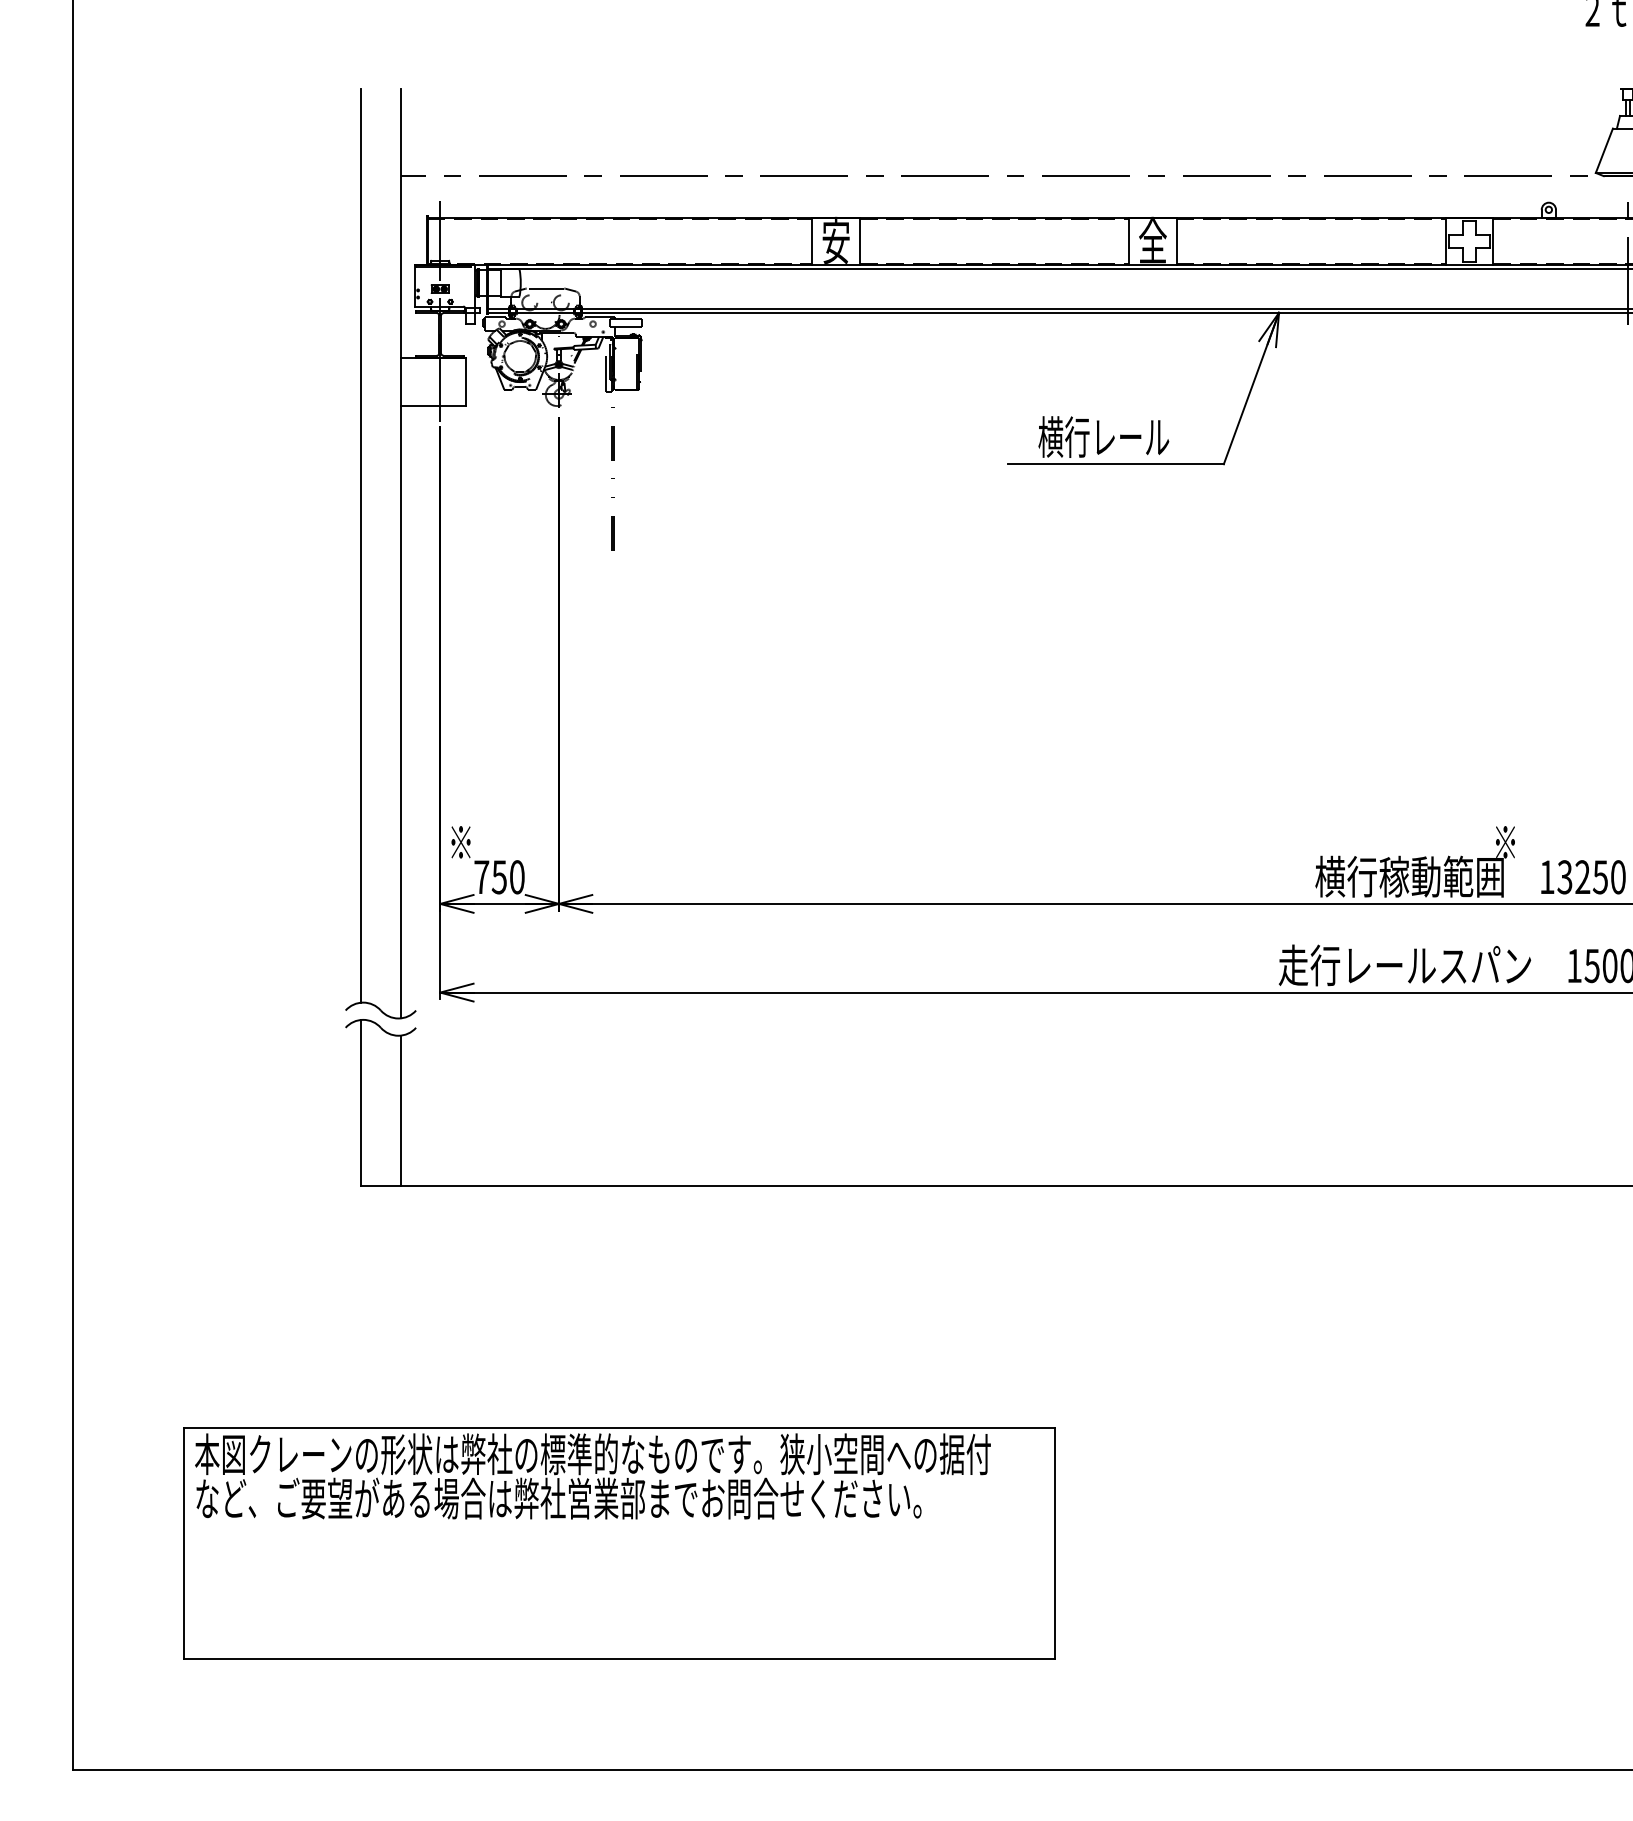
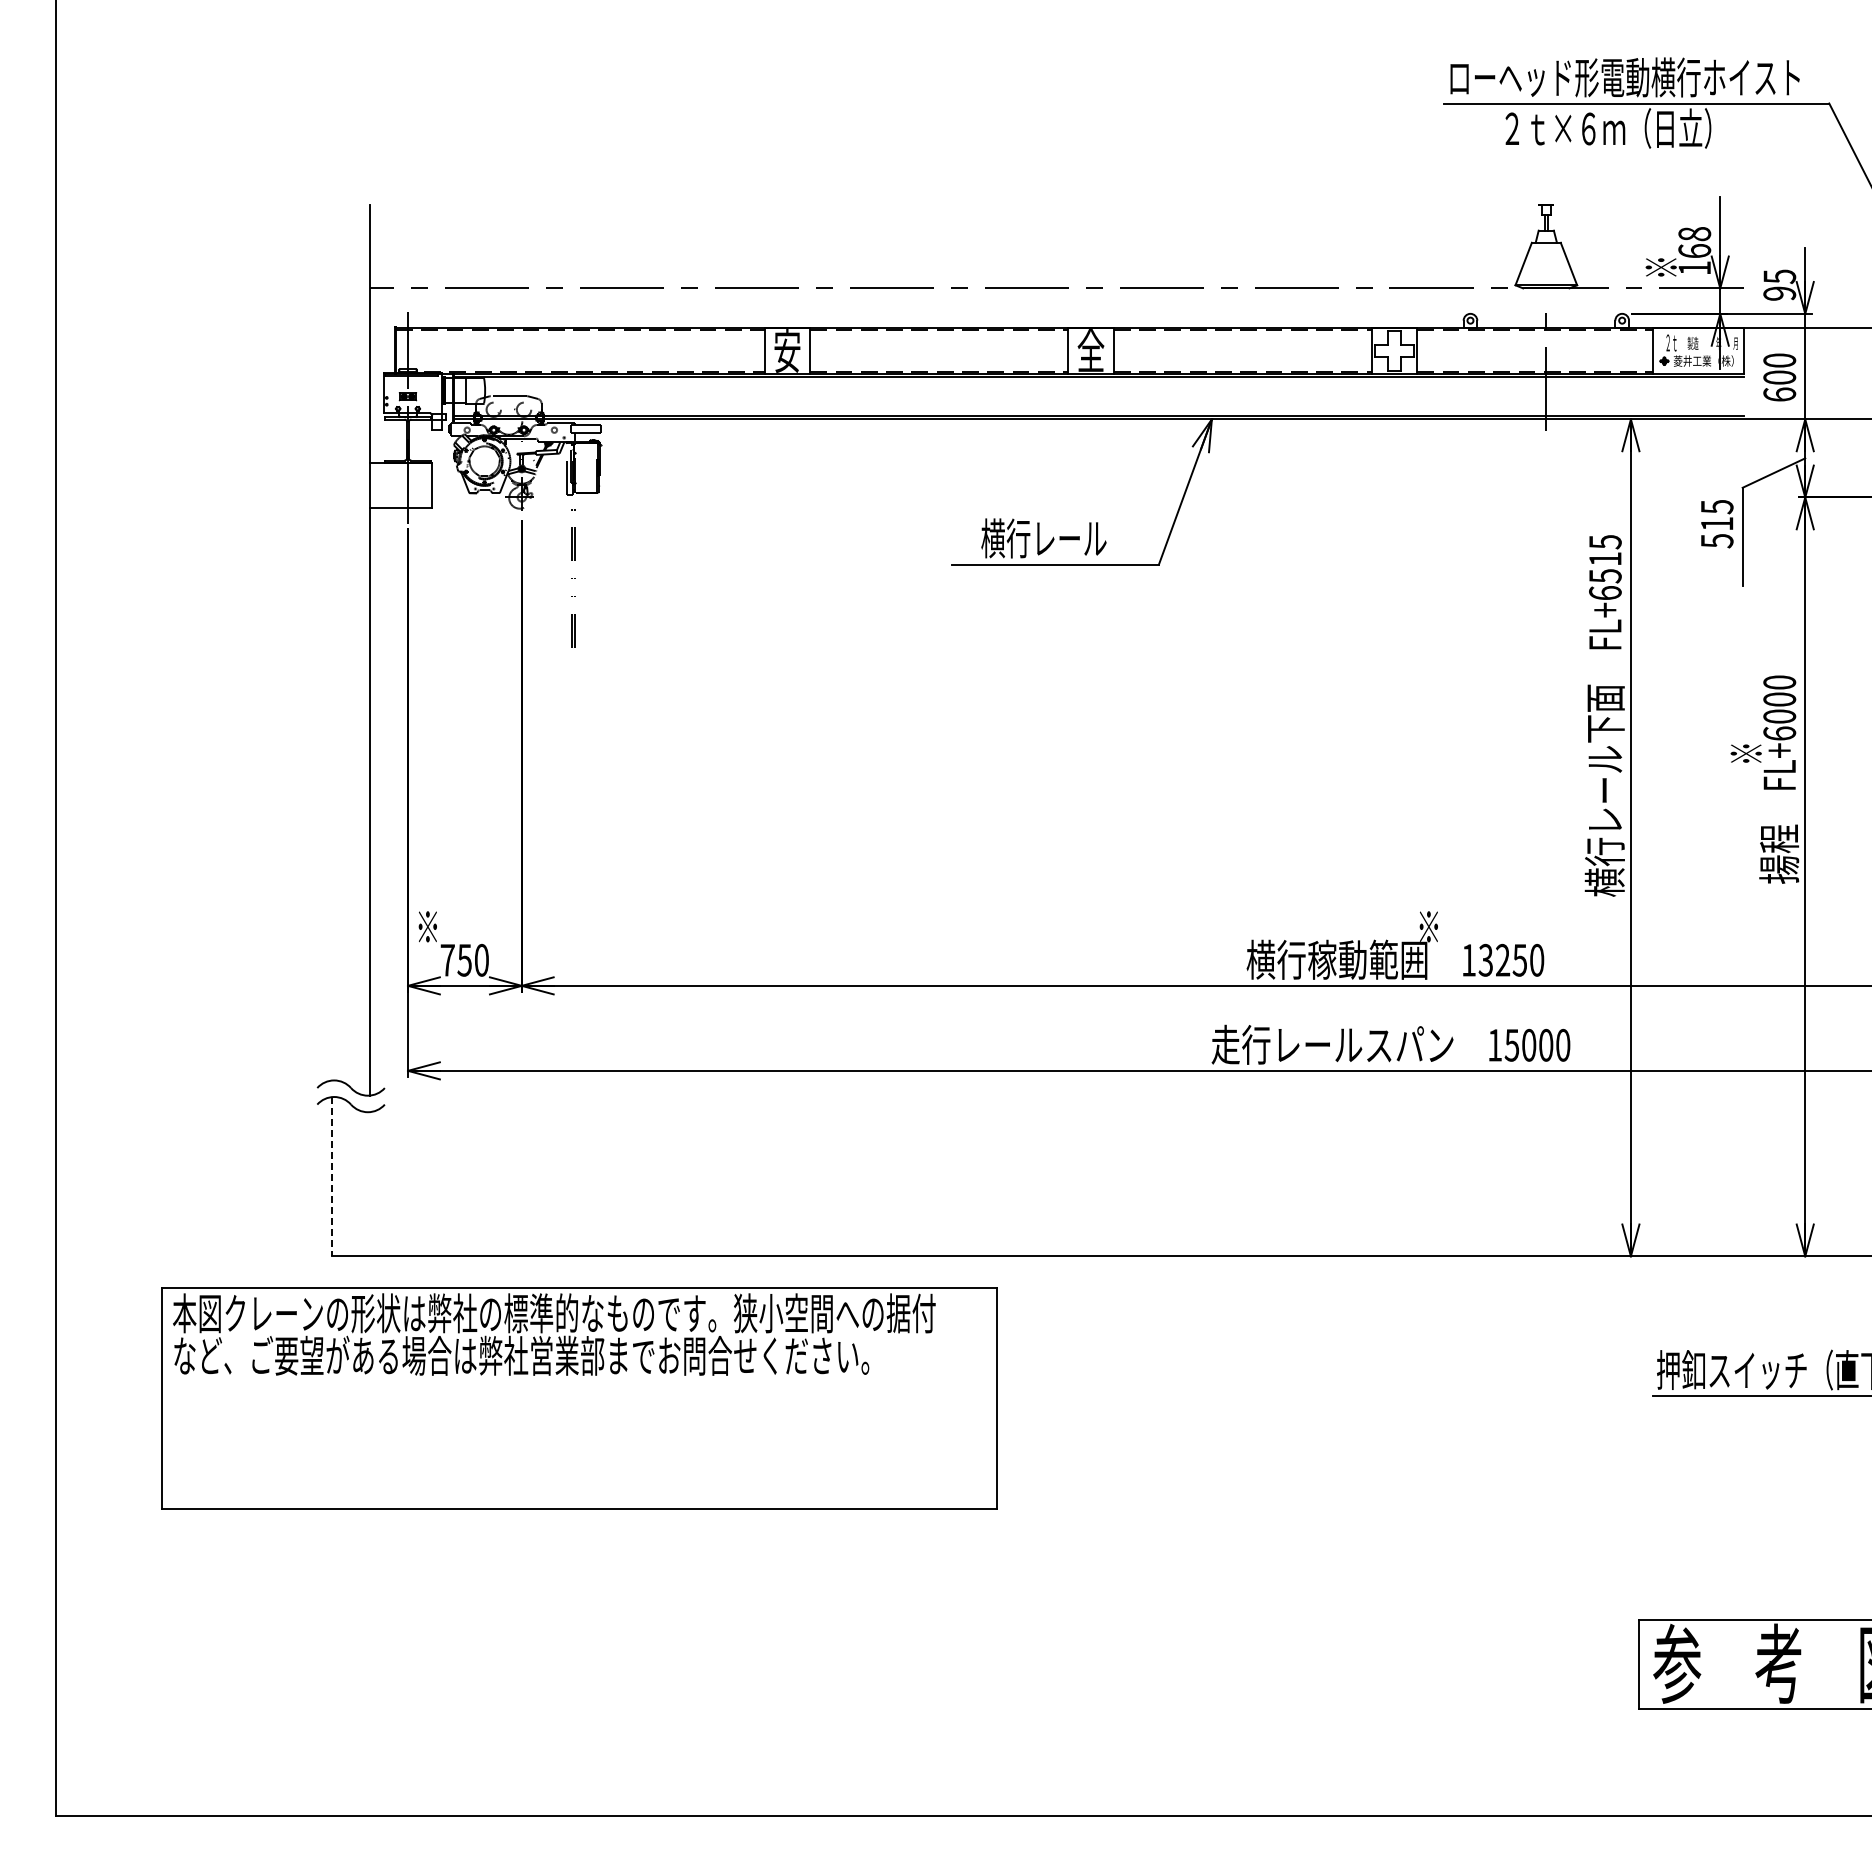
line: (361, 545) -> (332, 642), removed
line: (361, 1102) -> (332, 1176), solid -> dashed
line: (401, 1111) -> (370, 1184), removed
part: (619, 1543) -> (579, 1398), moved

